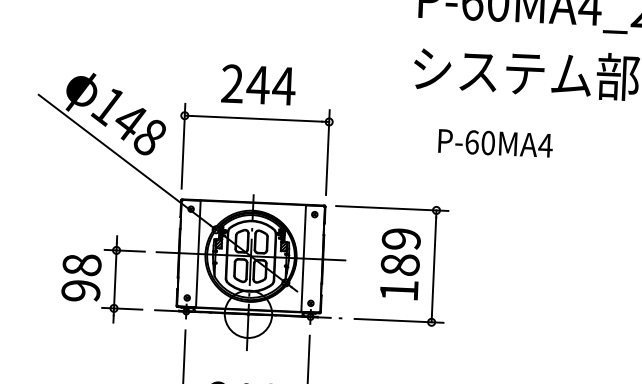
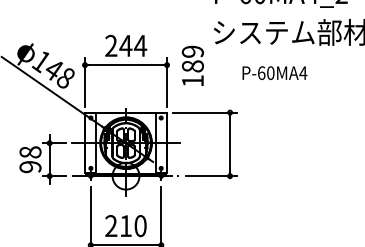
text: (494, 142) -> (274, 72), moved
text: (399, 263) -> (192, 65), moved

